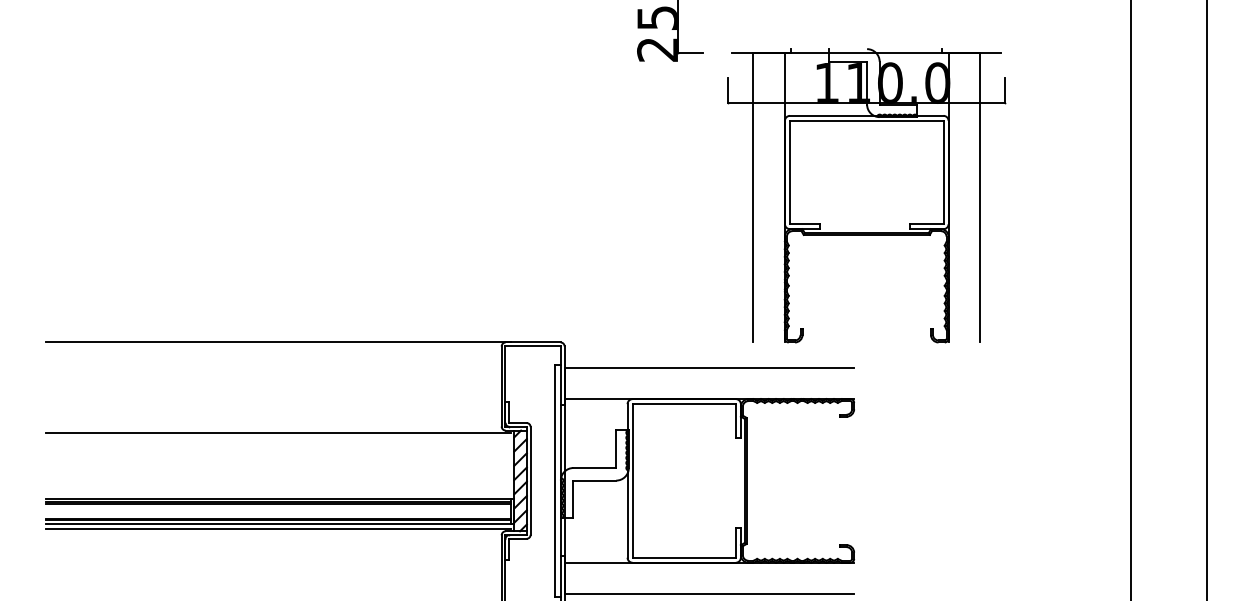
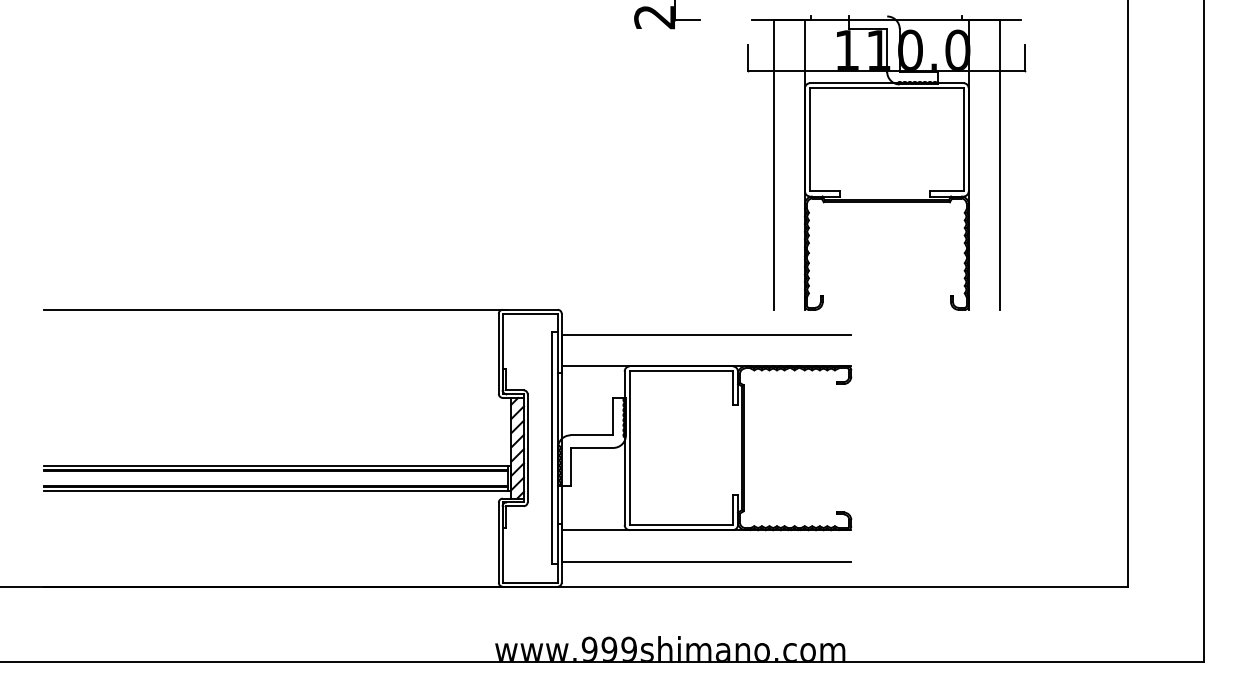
part: (866, 195) -> (886, 162), moved
line: (278, 433) -> (275, 400), removed
line: (278, 529) -> (275, 496), removed

